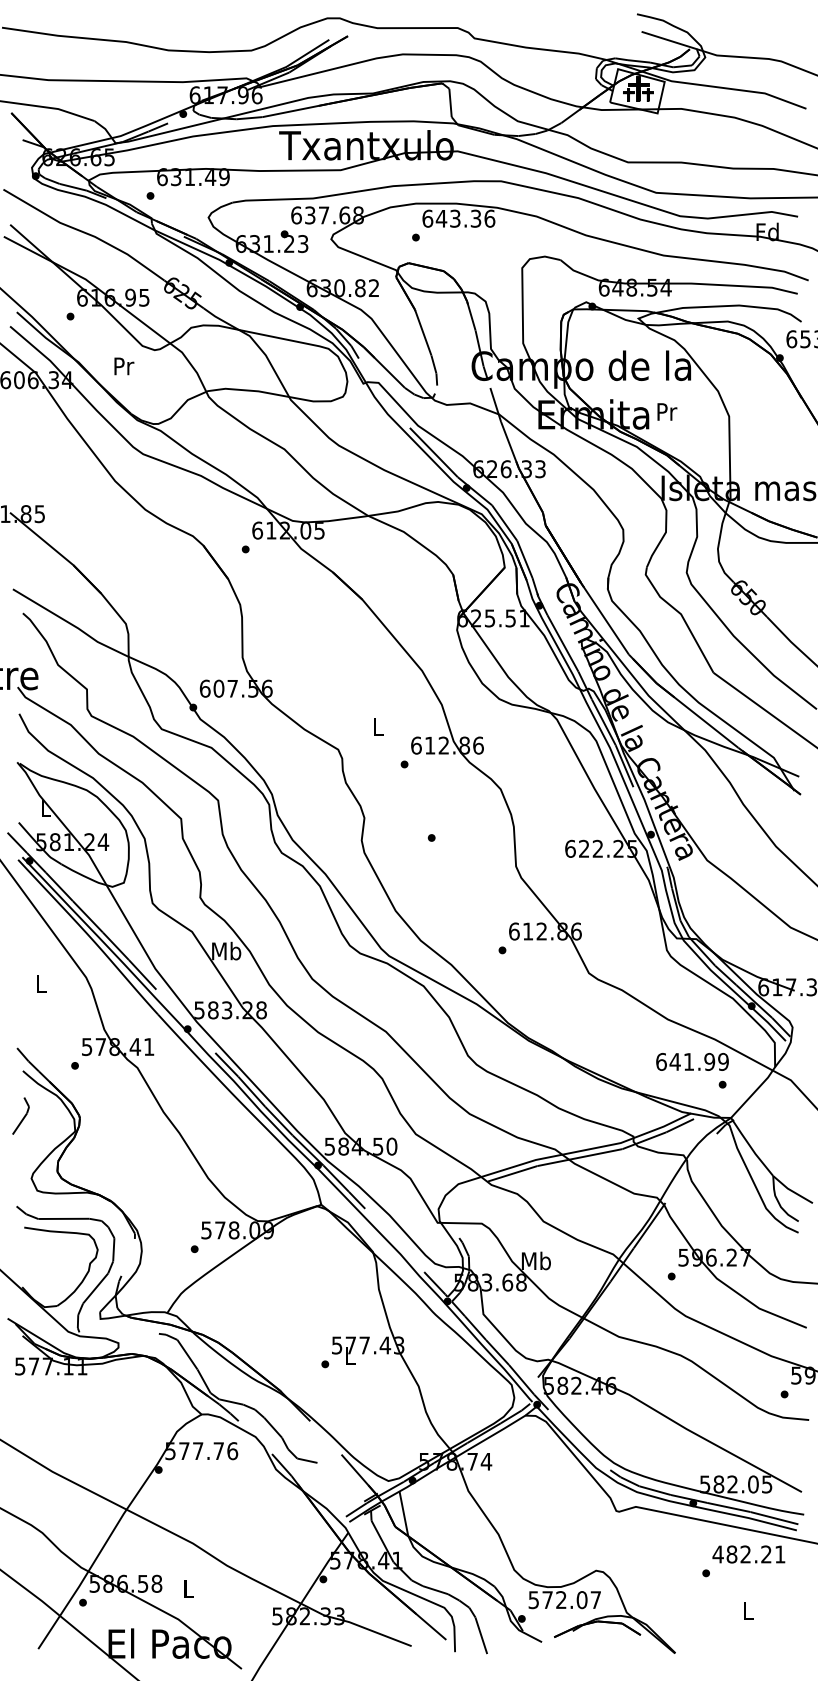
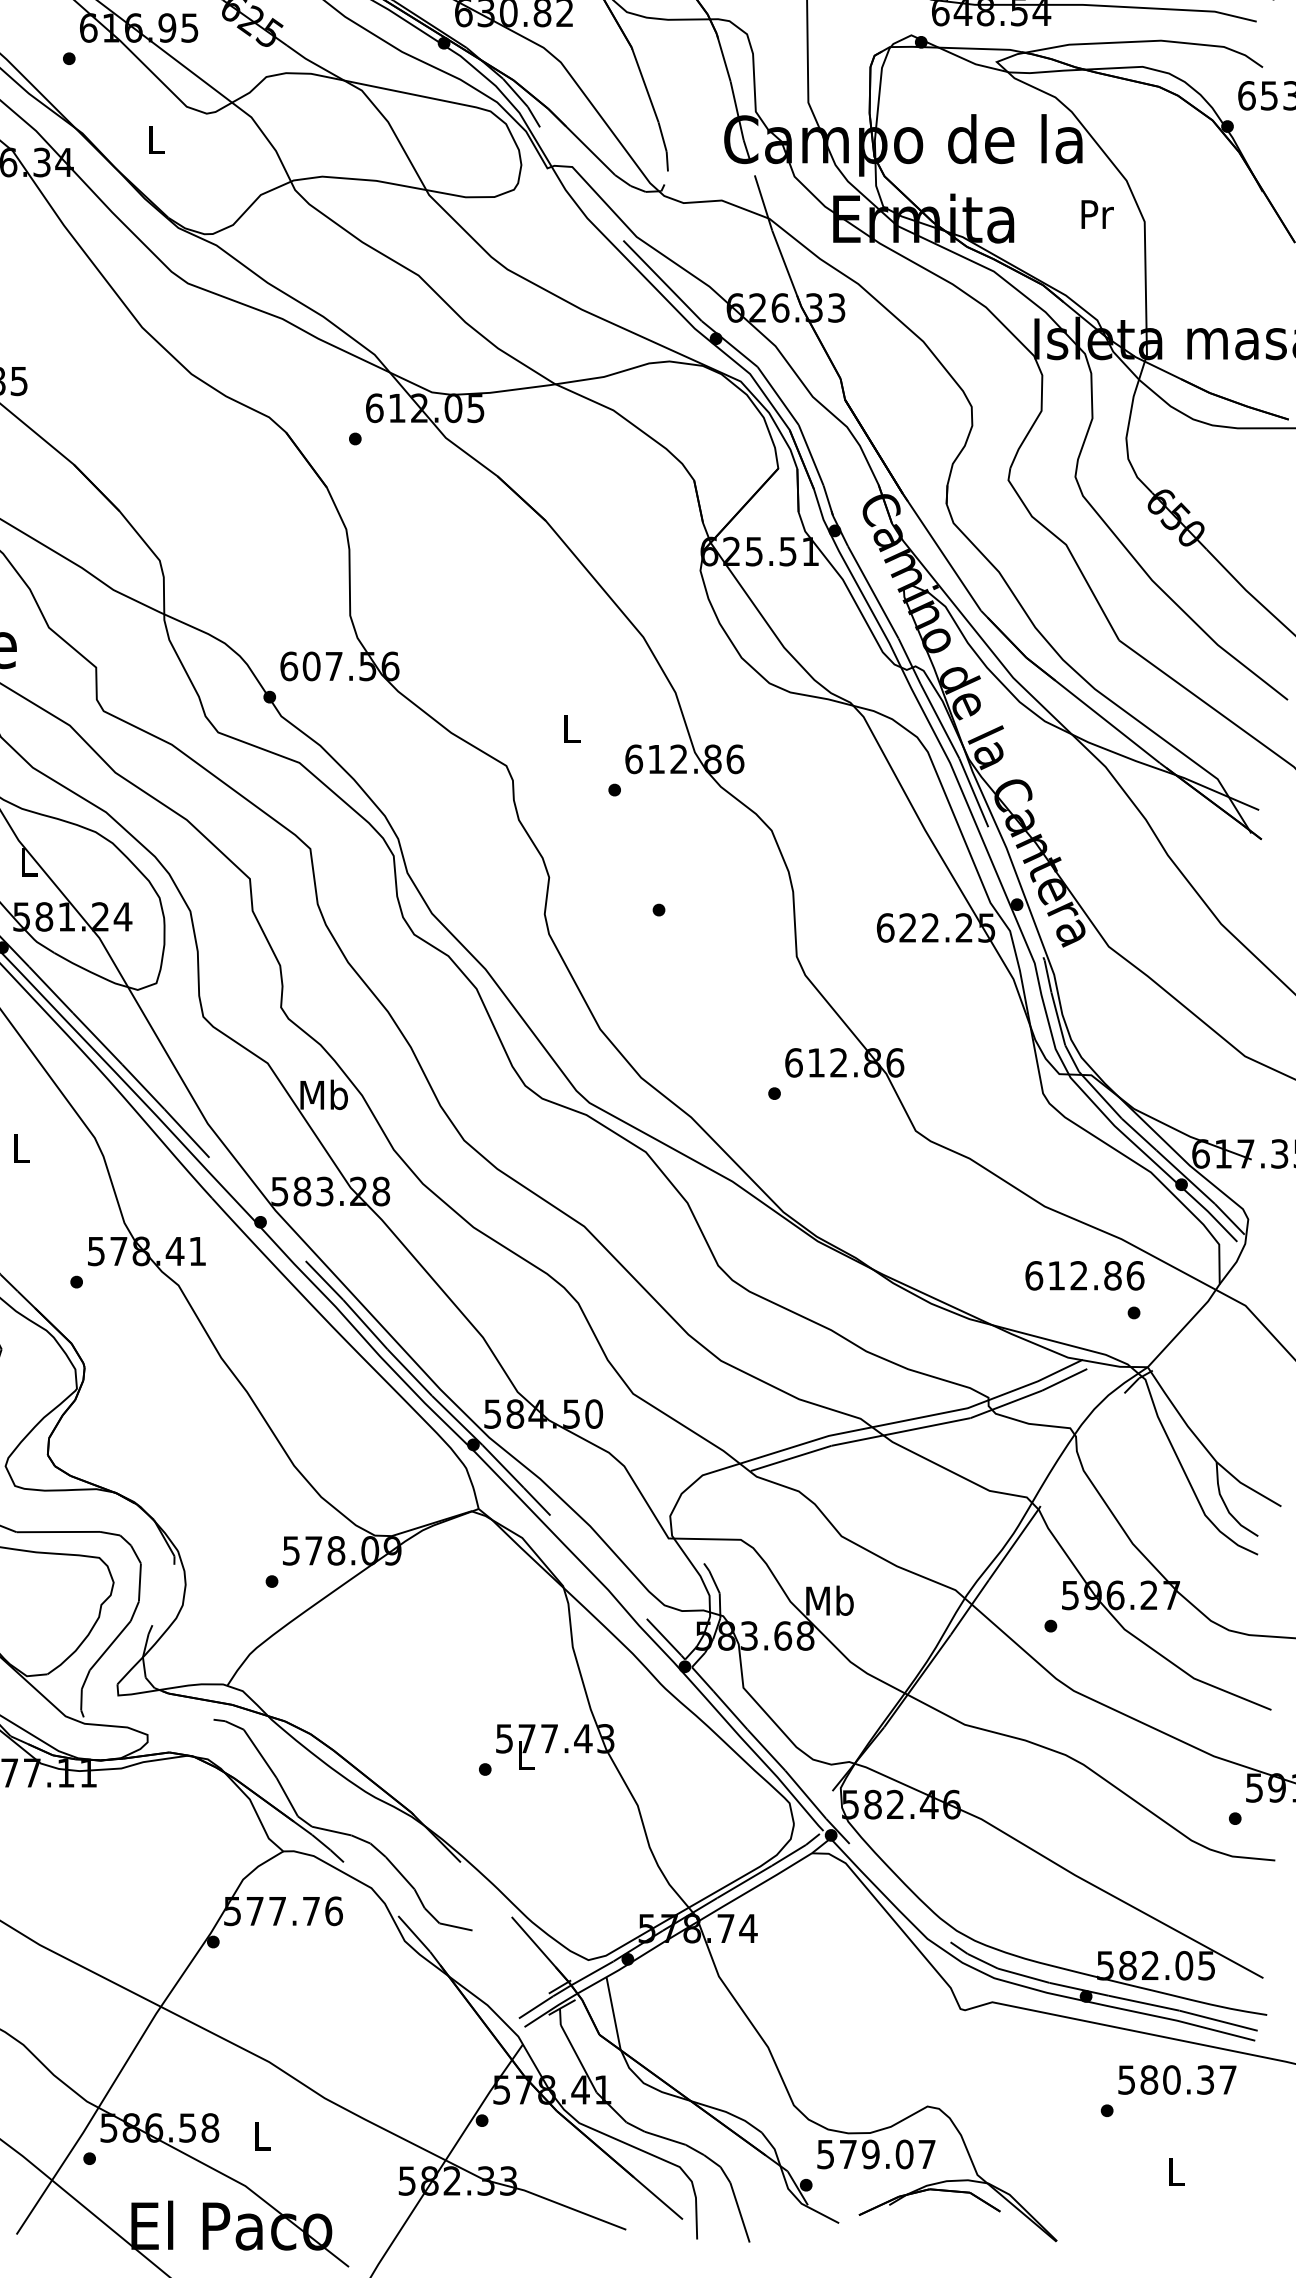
text: (124, 366) -> (157, 140), Pr -> L
text: (667, 411) -> (1097, 213), moved
text: (698, 1061) -> (1094, 1275), 641.99 -> 612.86
text: (748, 1554) -> (1176, 2080), 482.21 -> 580.37
text: (561, 1600) -> (870, 2155), 572.07 -> 579.07

